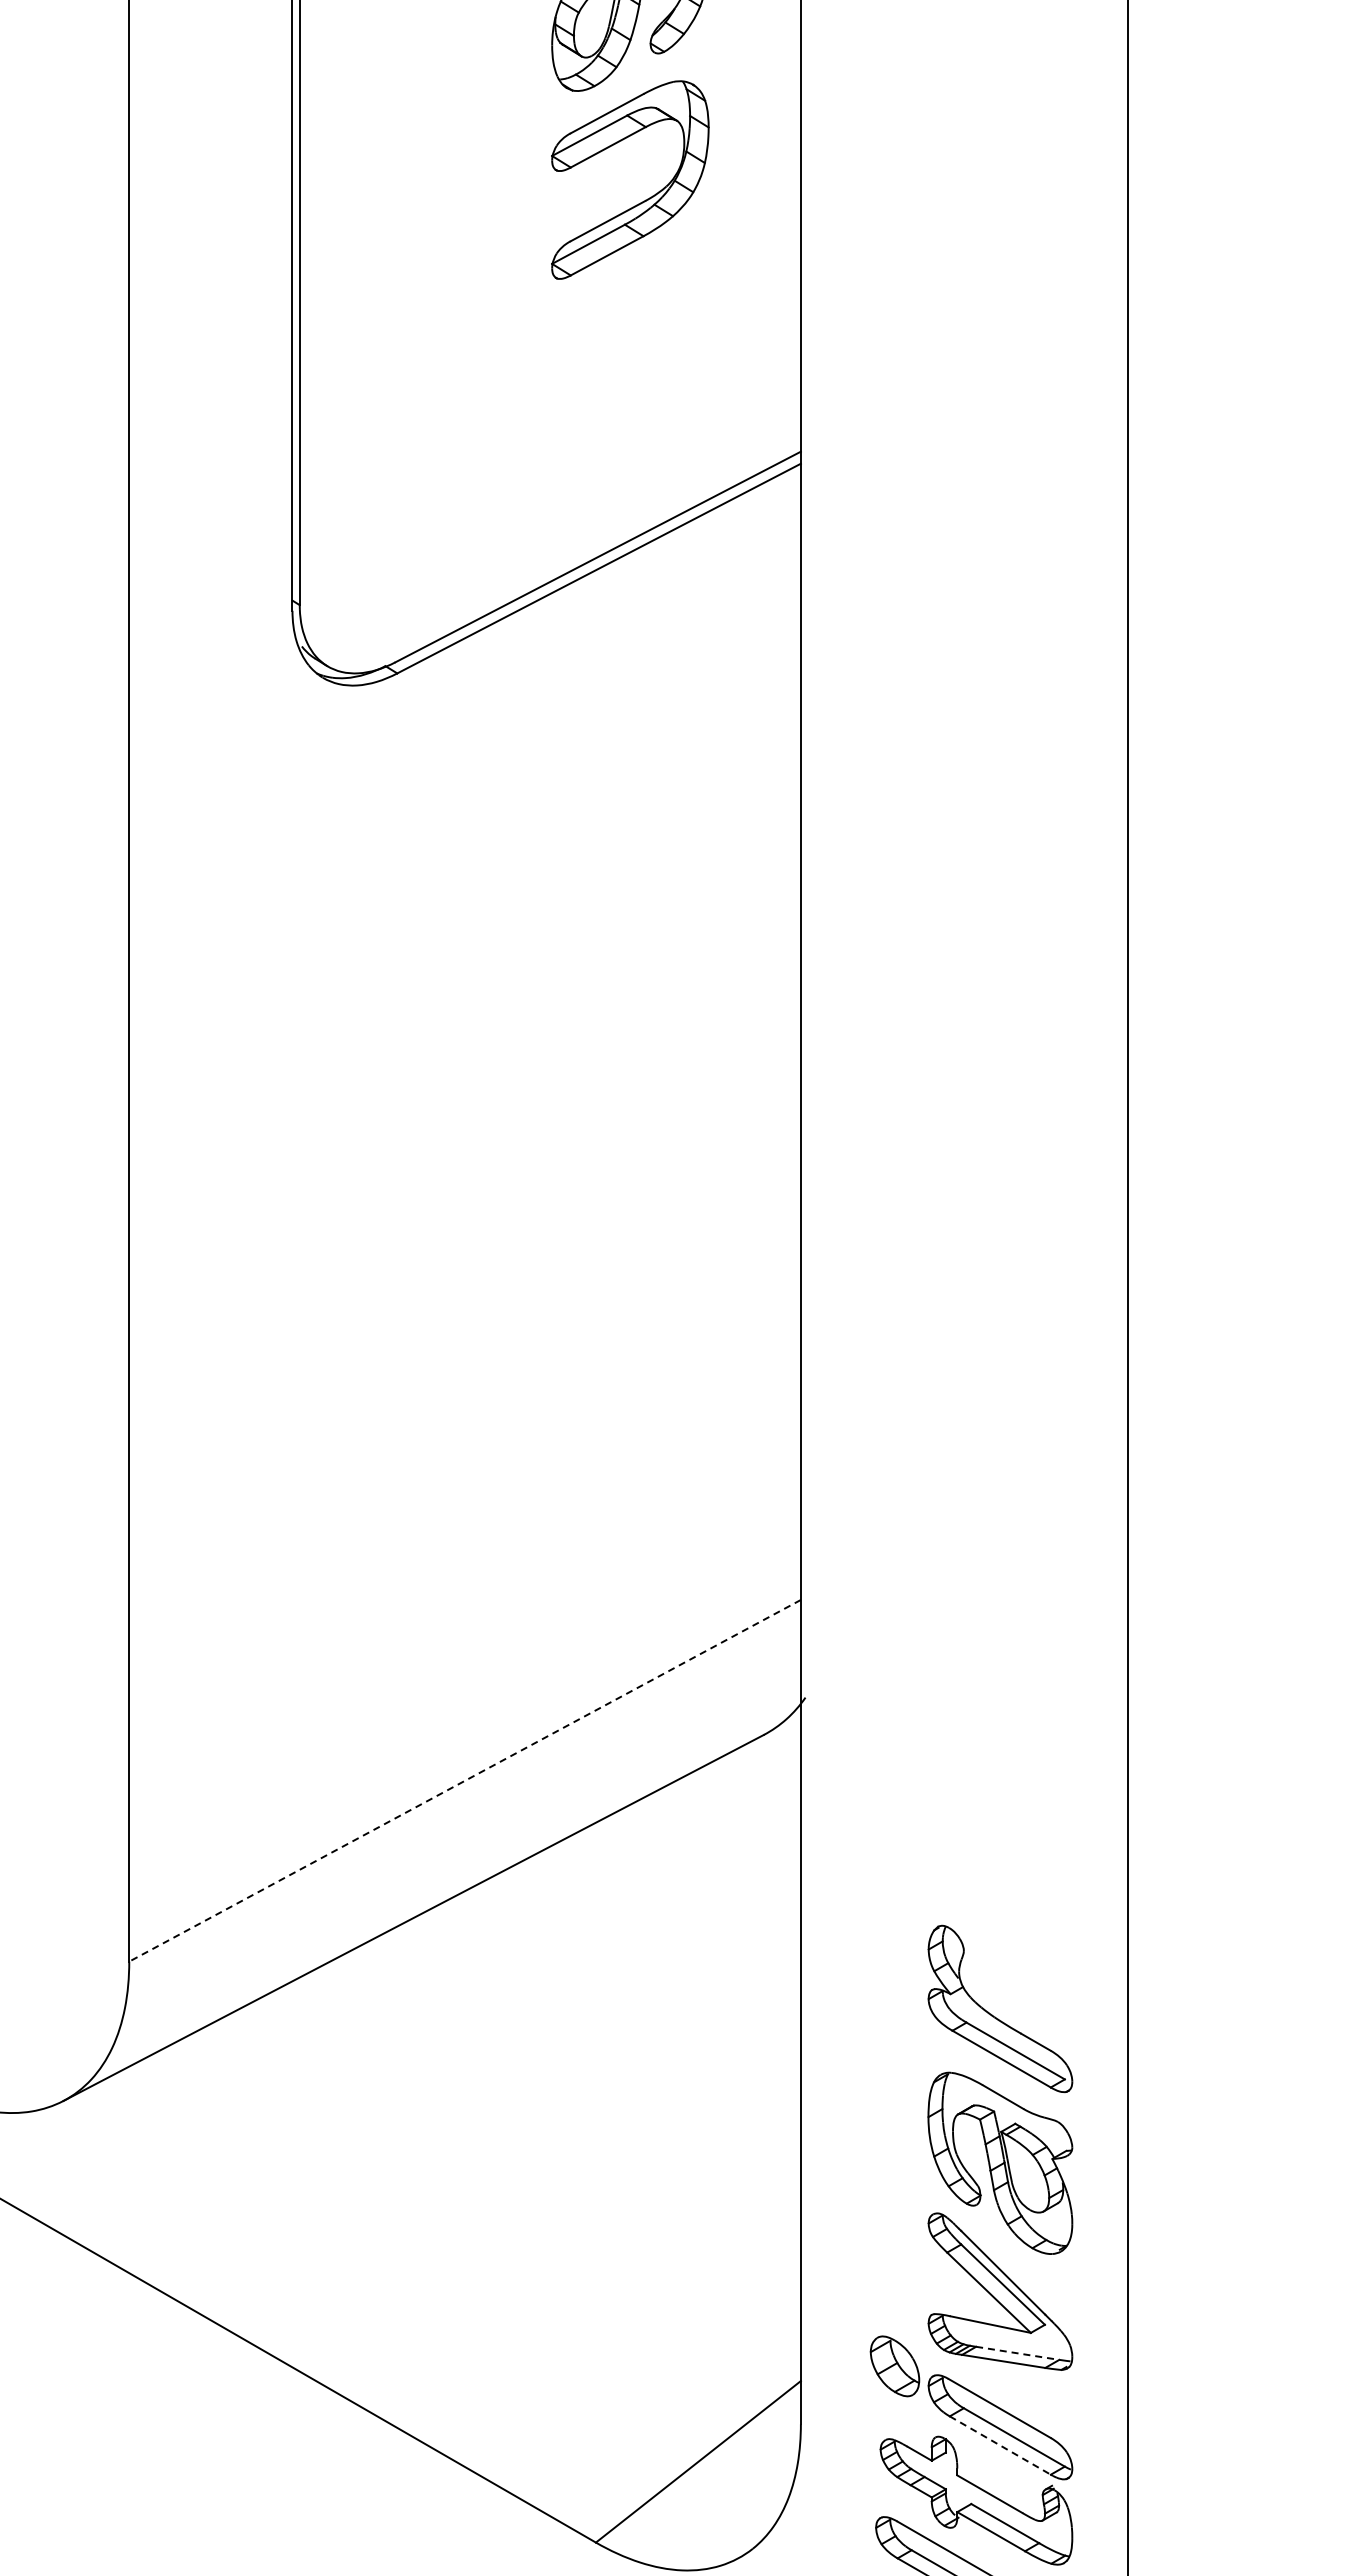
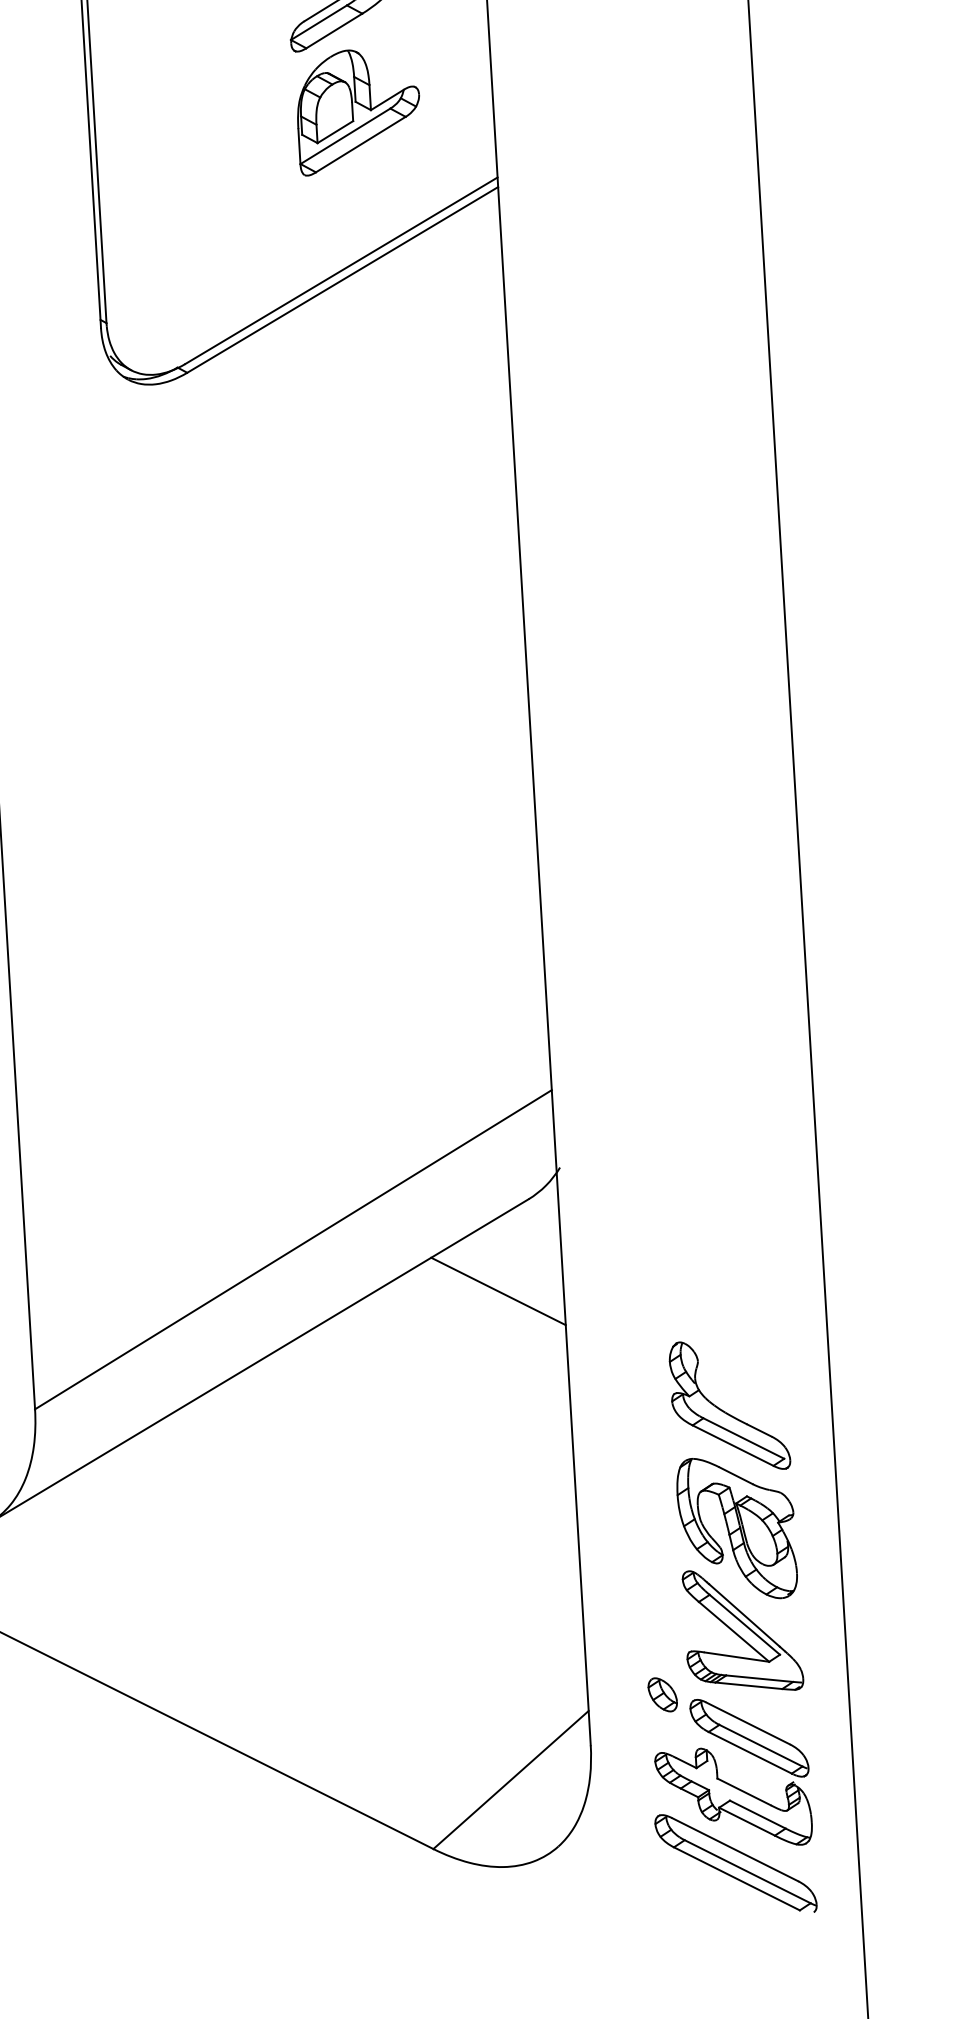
part: (631, 358) -> (358, 111), added
line: (464, 1781) -> (293, 1250), dashed -> solid
line: (718, 1848) -> (498, 1291), added
line: (1018, 2353) -> (760, 1678), dashed -> solid
part: (894, 2366) -> (662, 1694), size x0.71
line: (1000, 2445) -> (750, 1752), dashed -> solid

